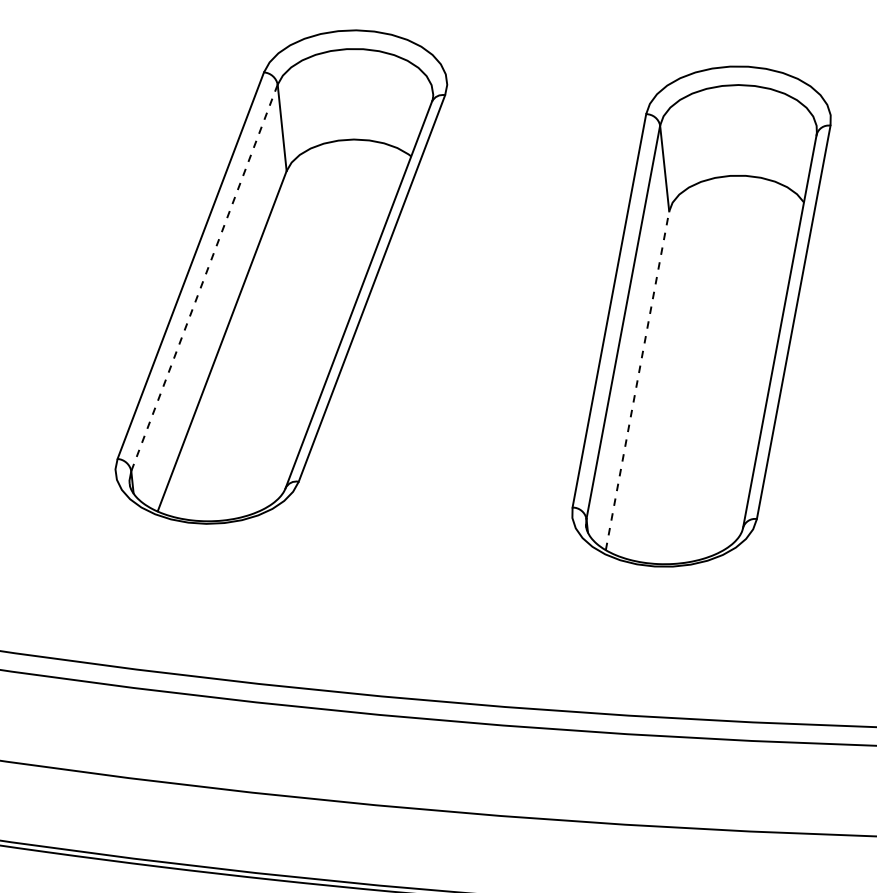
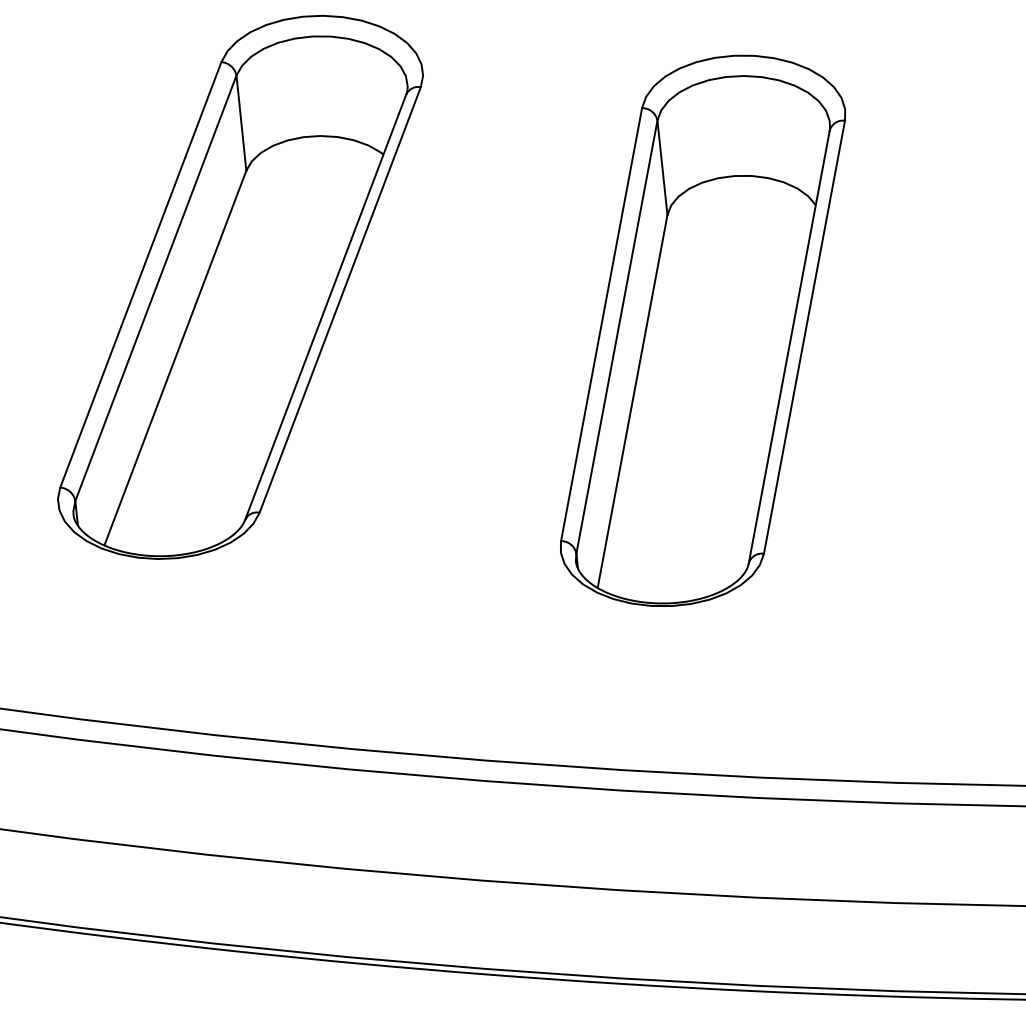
line: (204, 278) -> (155, 288), dashed -> solid
line: (637, 380) -> (632, 401), dashed -> solid

